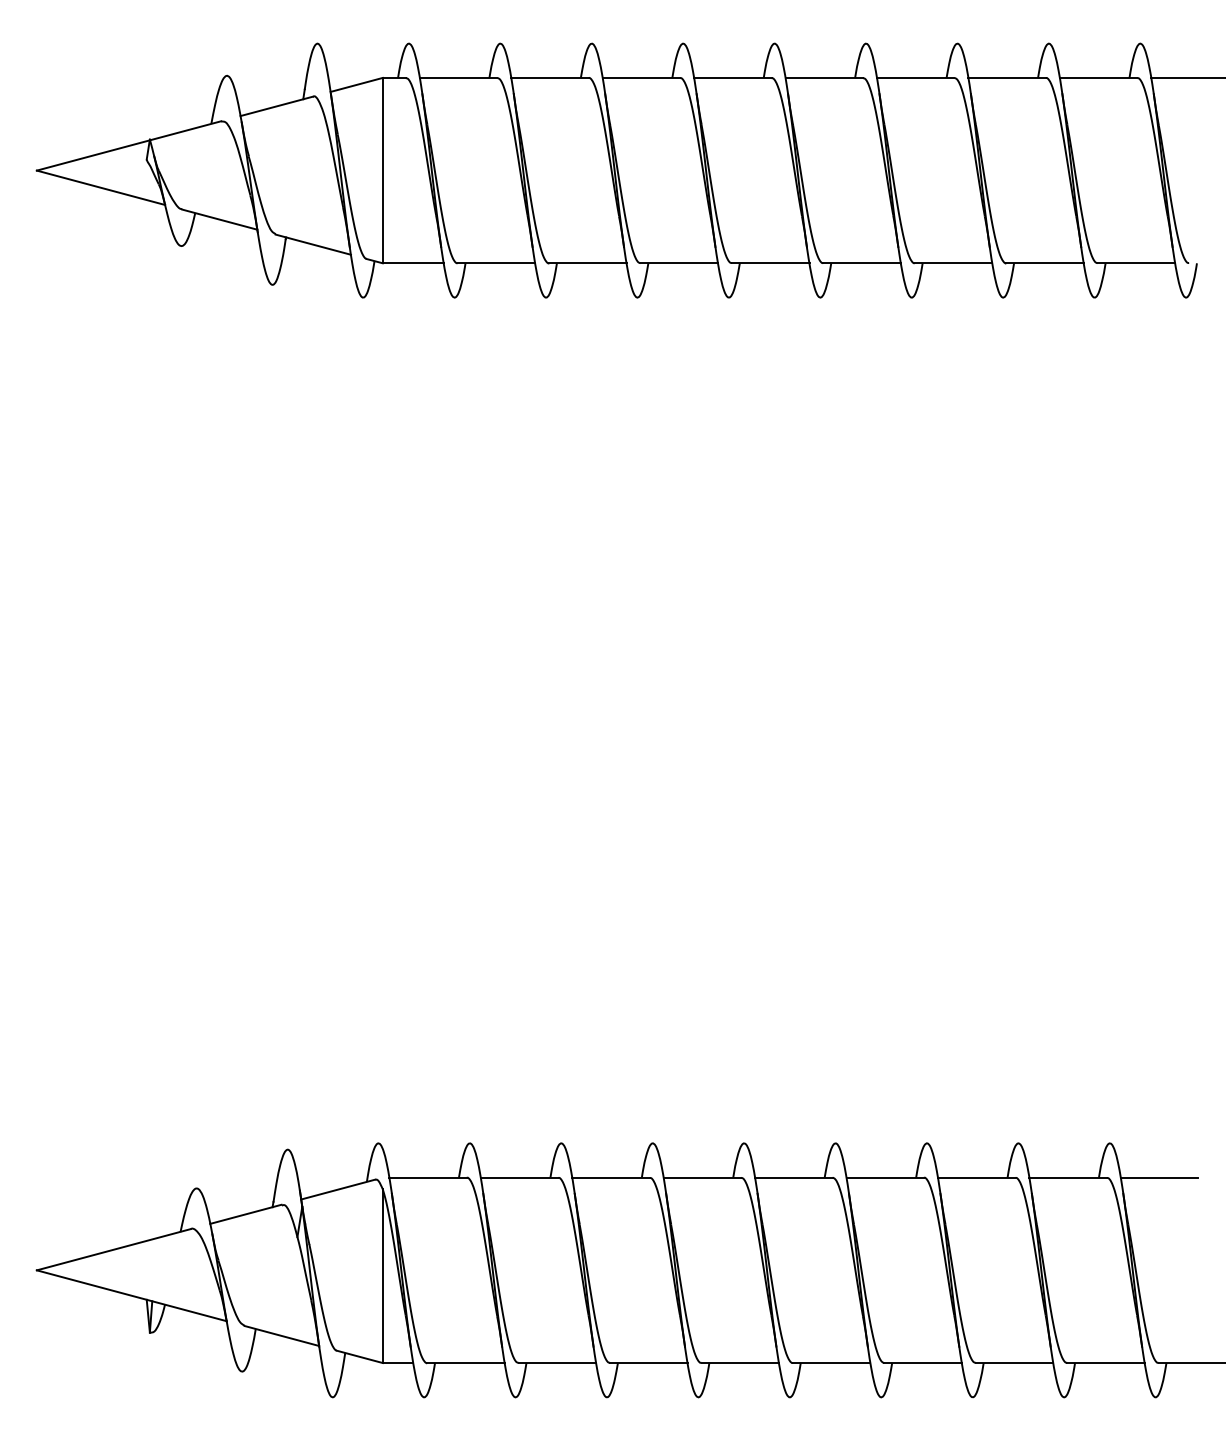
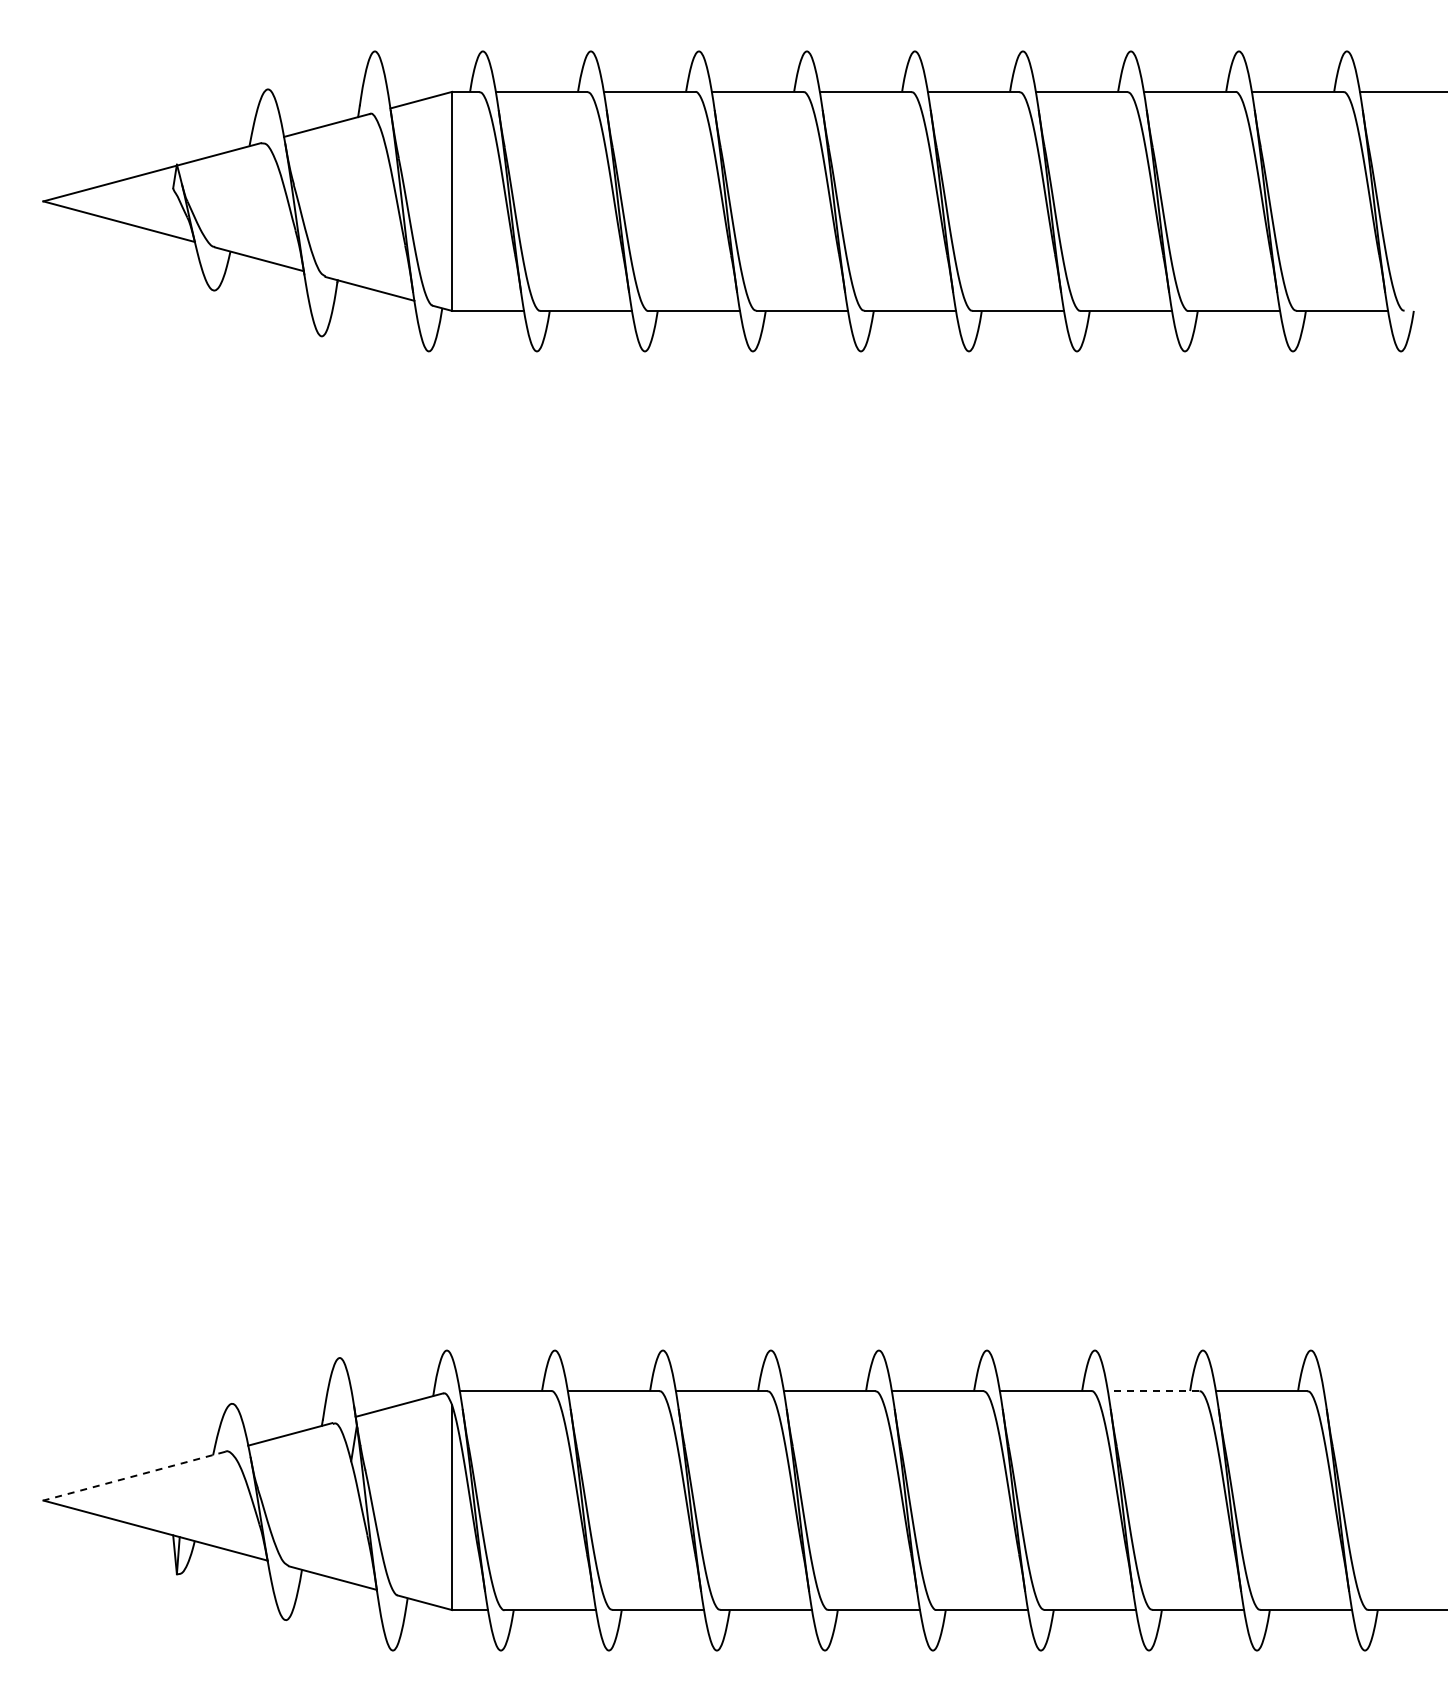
line: (976, 1178) -> (1153, 1391), solid -> dashed
line: (1159, 1178) -> (1369, 1391), removed
line: (113, 1249) -> (133, 1476), solid -> dashed

